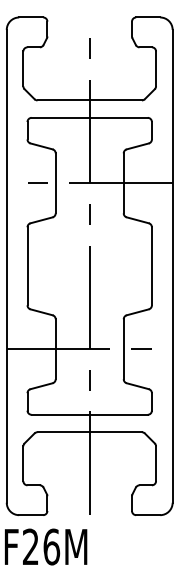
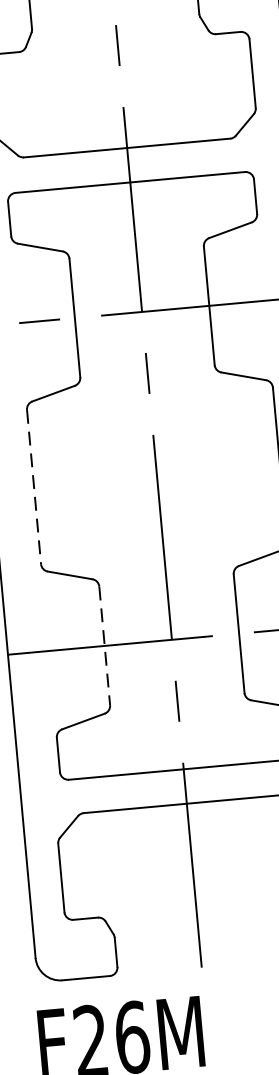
line: (27, 266) -> (34, 487), solid -> dashed
line: (55, 349) -> (104, 646), solid -> dashed

